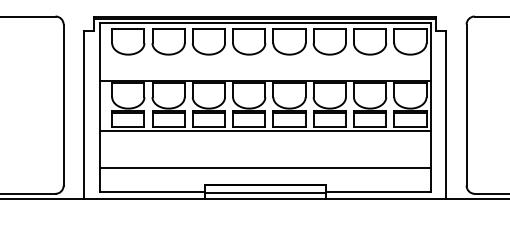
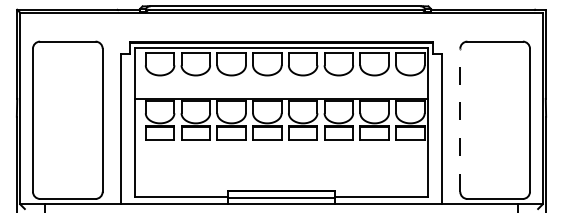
line: (466, 105) -> (460, 120), solid -> dashed
line: (265, 131) -> (281, 143), removed
line: (265, 167) -> (281, 175), removed

